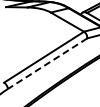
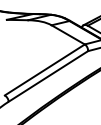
line: (47, 63) -> (48, 76), dashed -> solid

